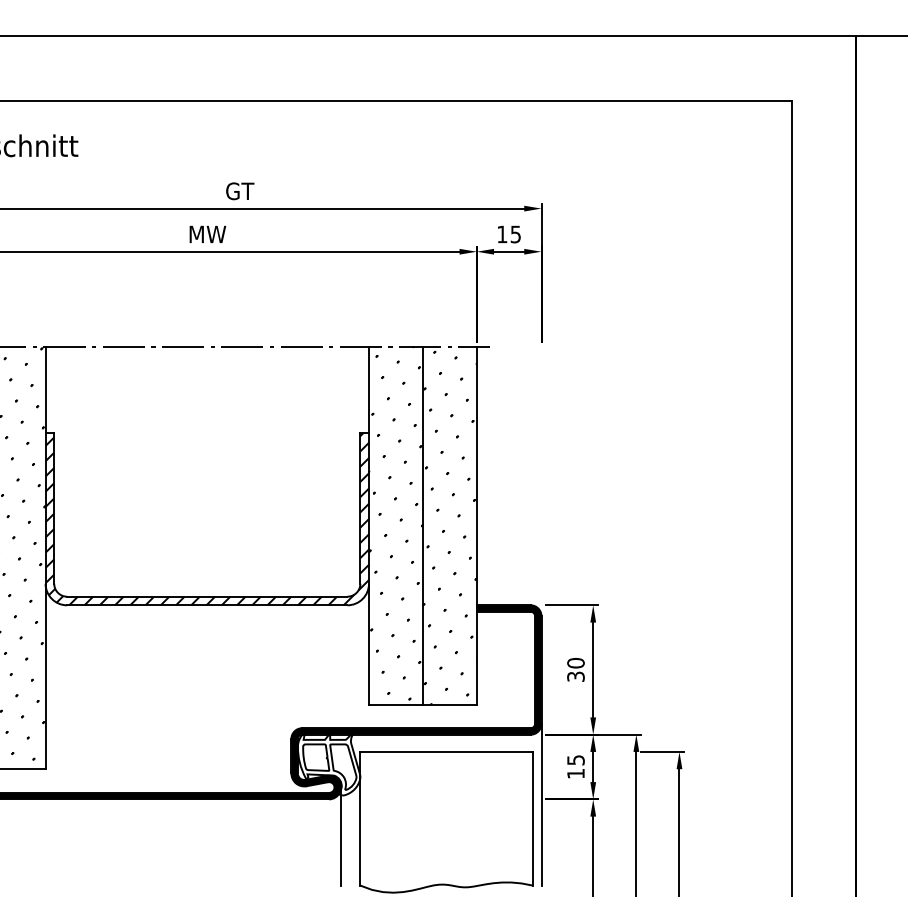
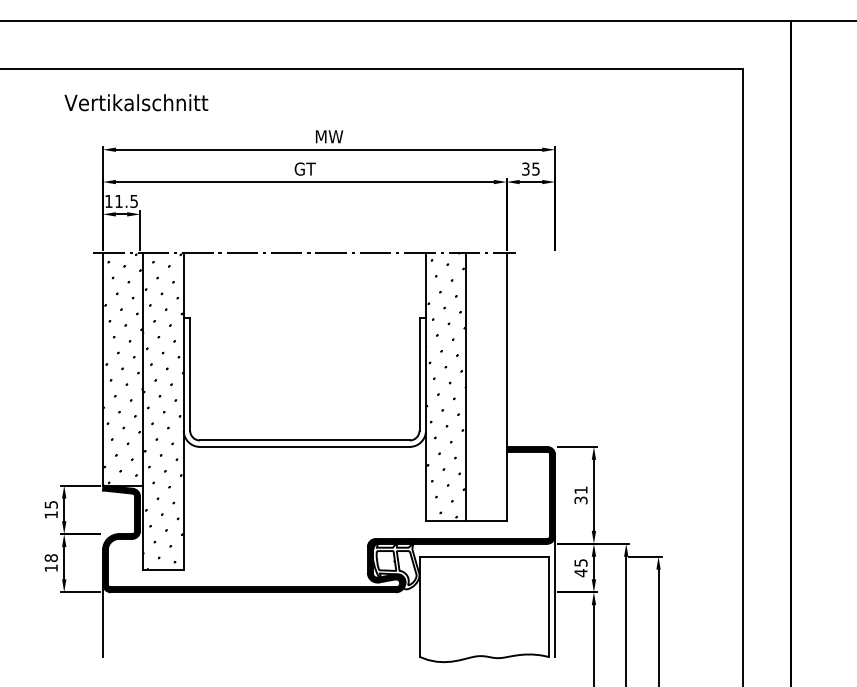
text: (240, 190) -> (329, 136), GT -> MW
text: (206, 233) -> (304, 168), MW -> GT
text: (501, 233) -> (525, 168), 15 -> 35
hatch: (206, 518) -> (304, 381), removed
hatch: (449, 527) -> (486, 388), removed
text: (575, 663) -> (580, 490), 30 -> 31
text: (575, 774) -> (580, 573), 15 -> 45
line: (340, 835) -> (404, 619), removed

